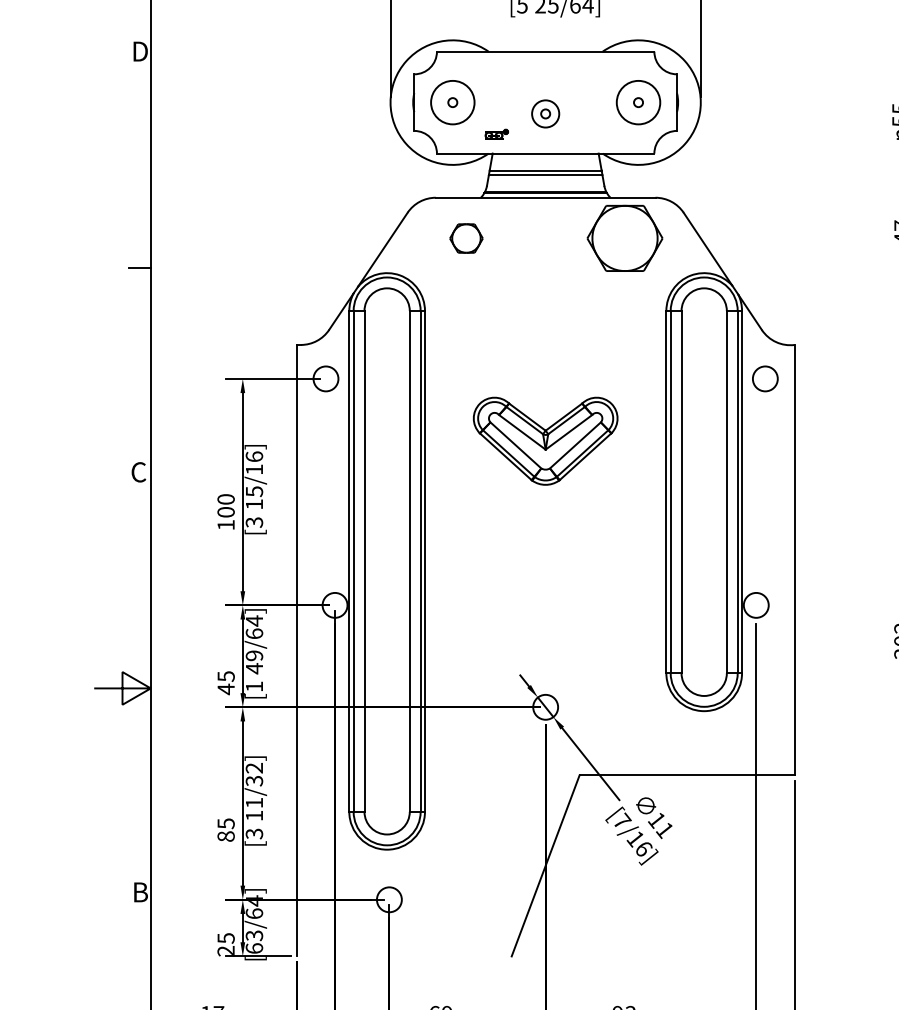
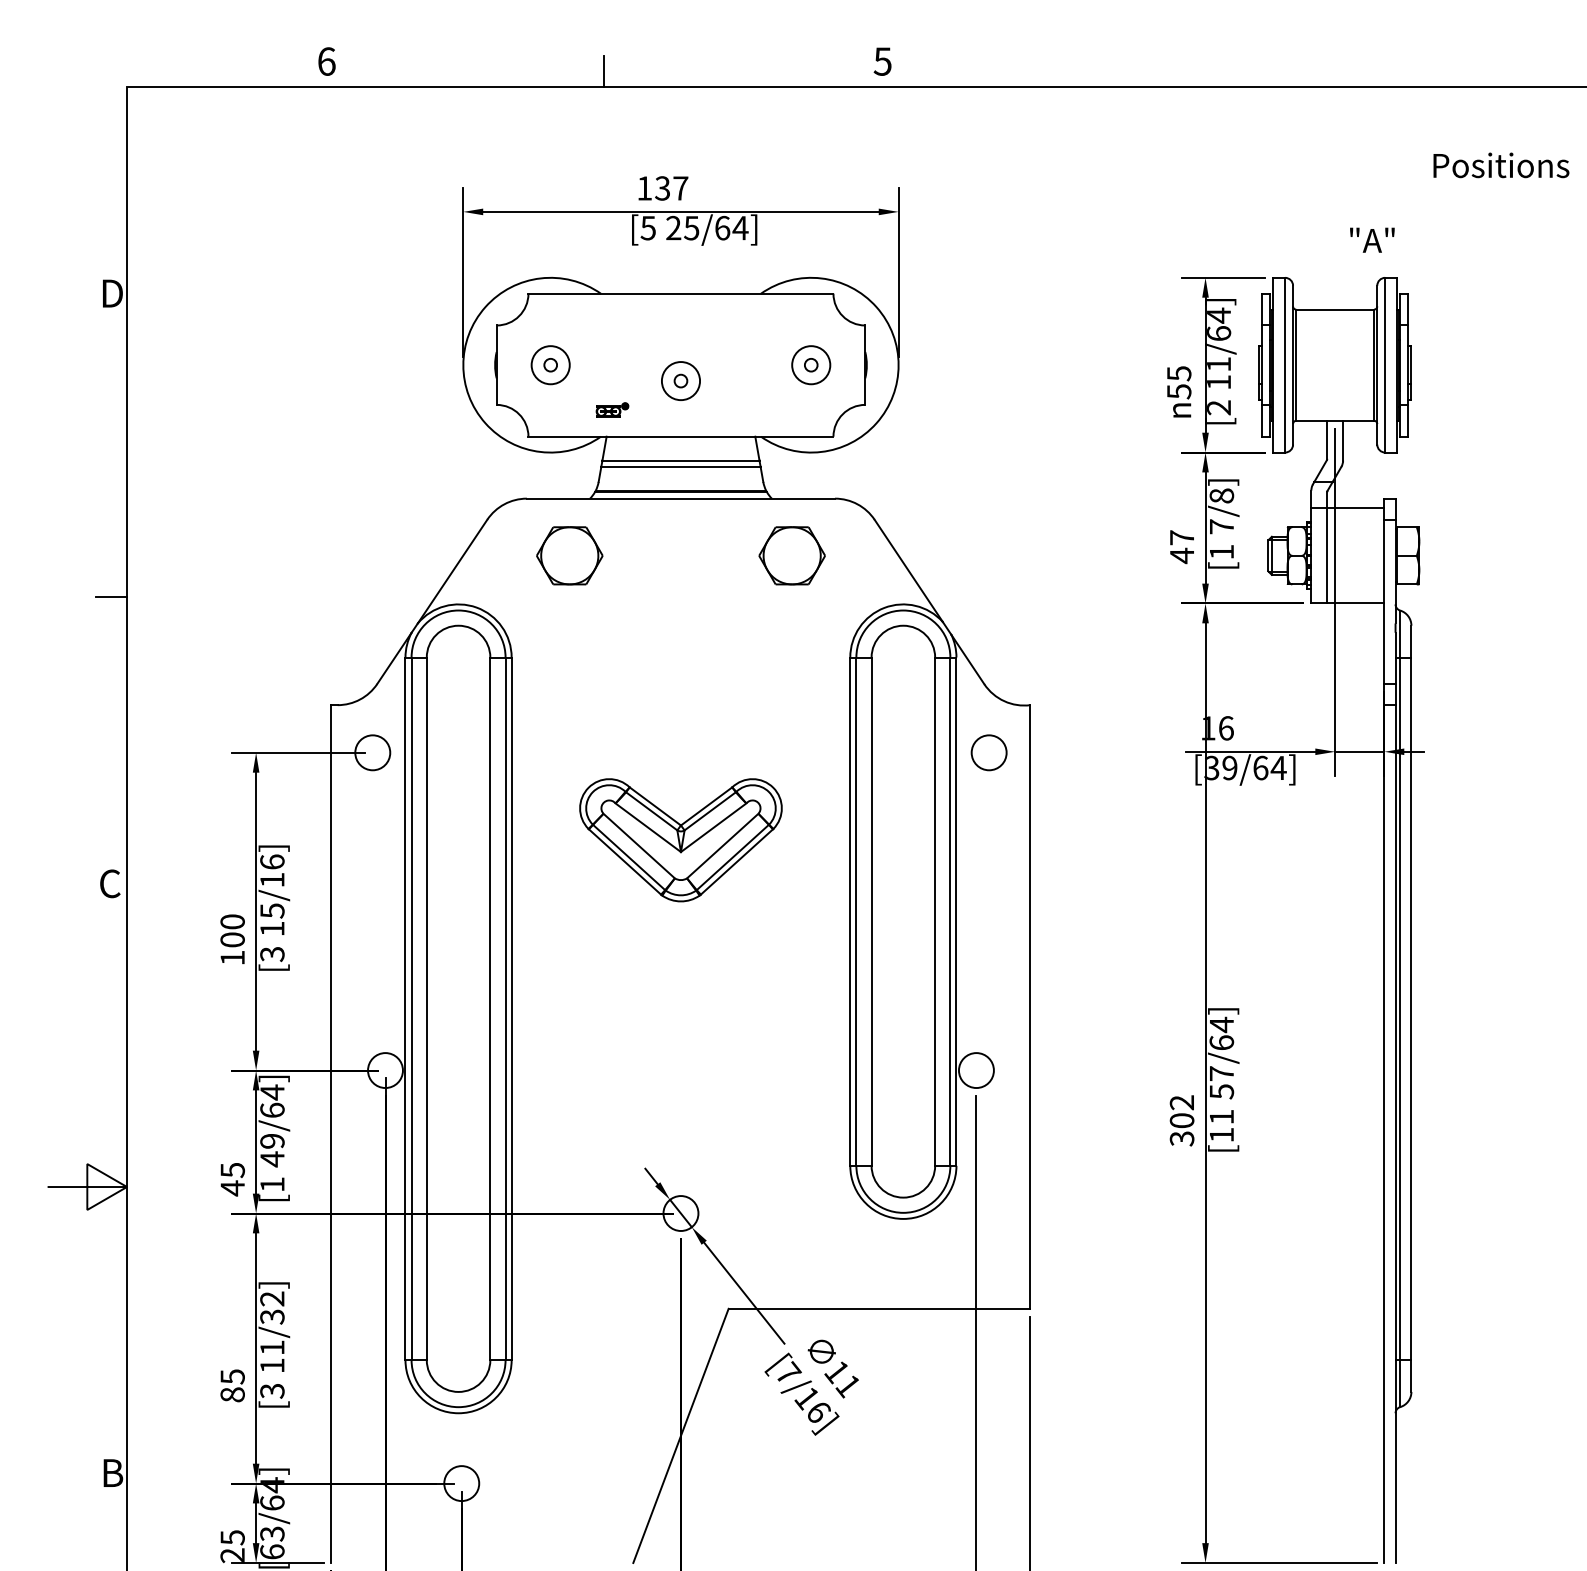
circle: (452, 102) -> (550, 365), size x0.62
circle: (638, 102) -> (811, 365), size x0.62
part: (466, 238) -> (569, 555), size x1.43
part: (624, 238) -> (791, 555), size x0.62

